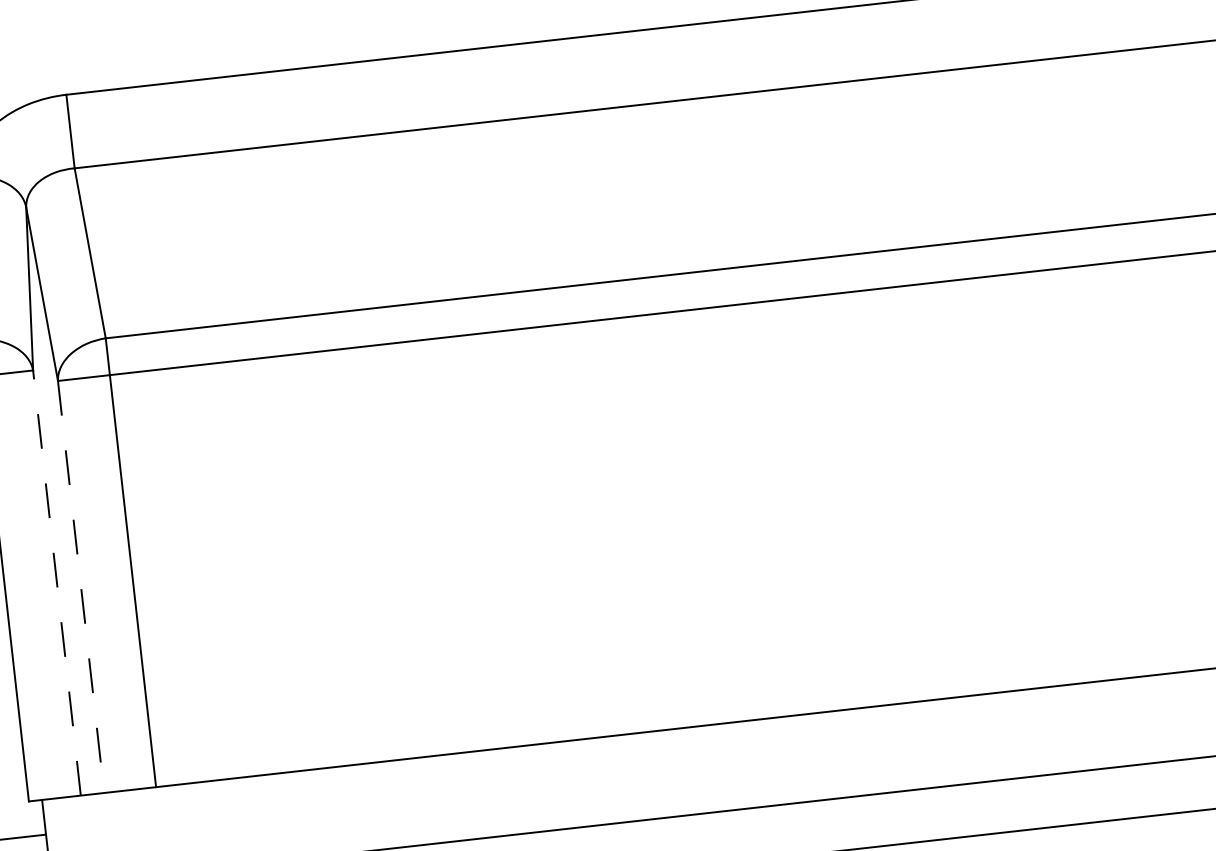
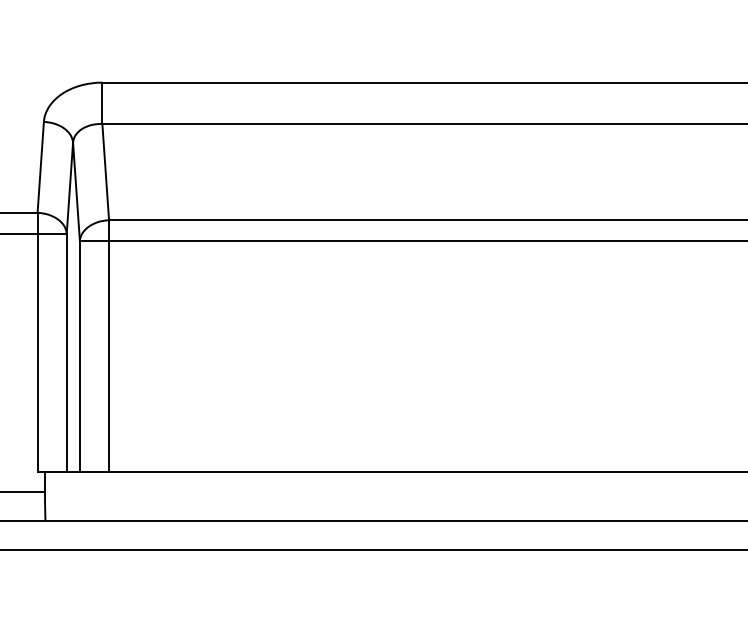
line: (56, 582) -> (66, 352), dashed -> solid
line: (80, 586) -> (79, 356), dashed -> solid

